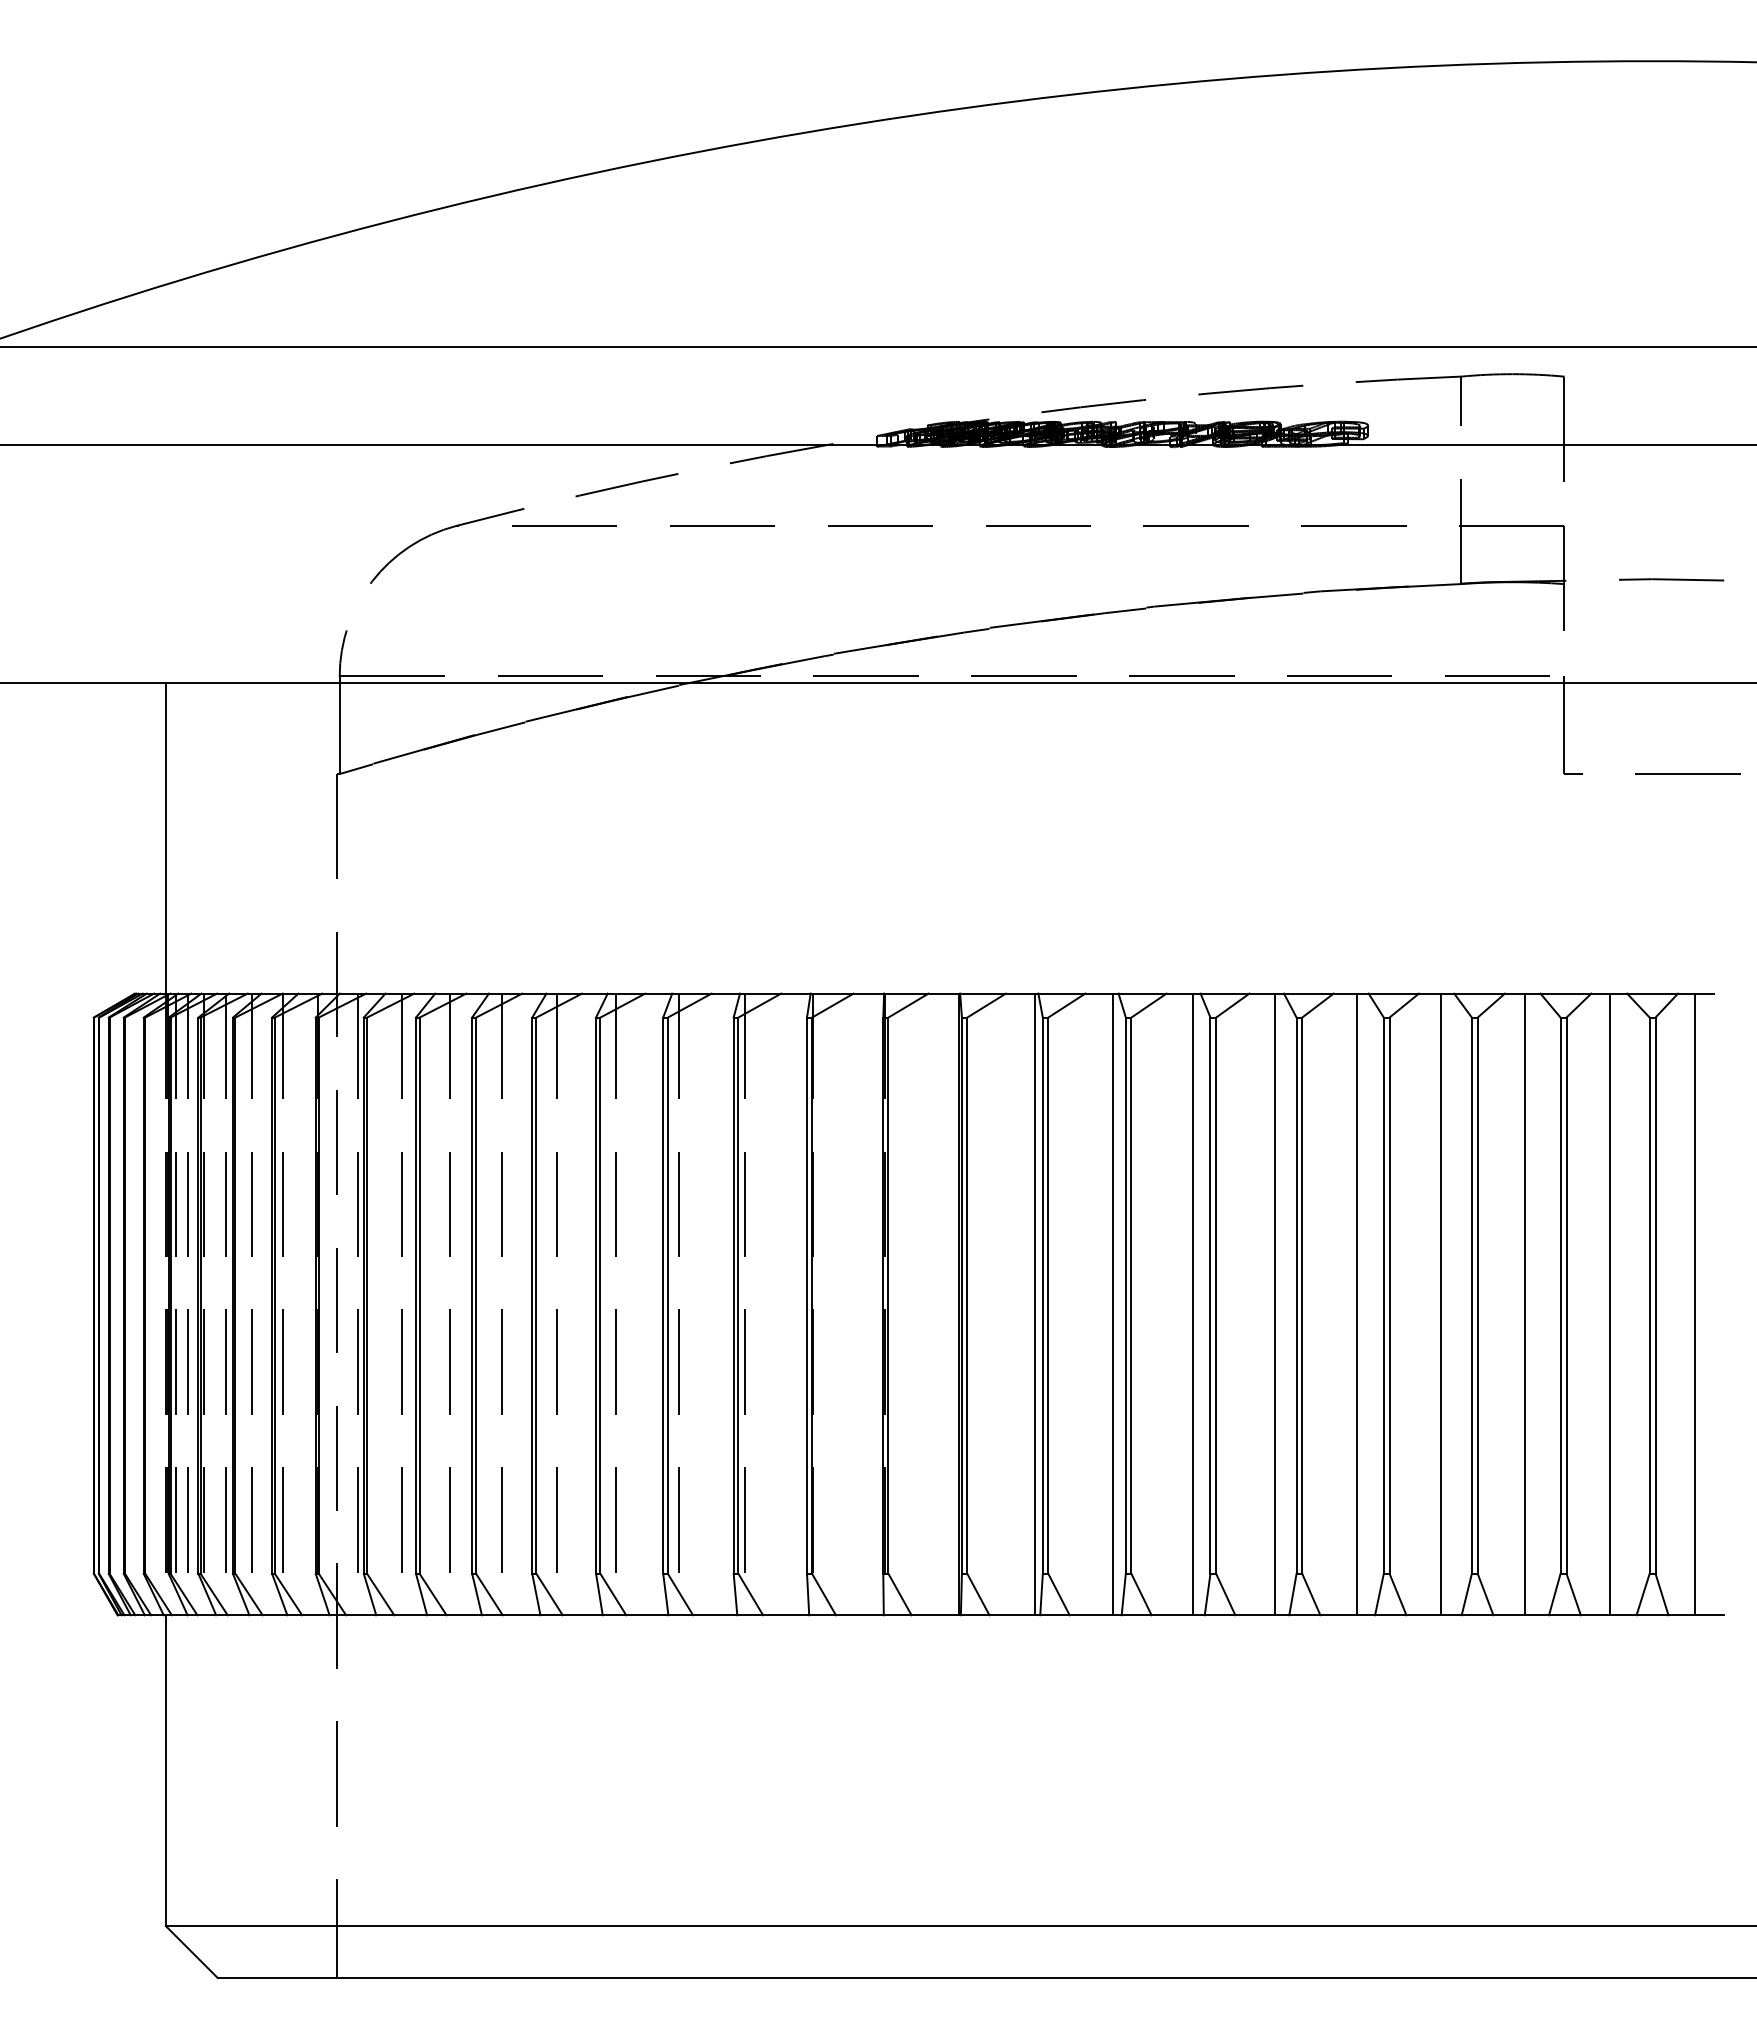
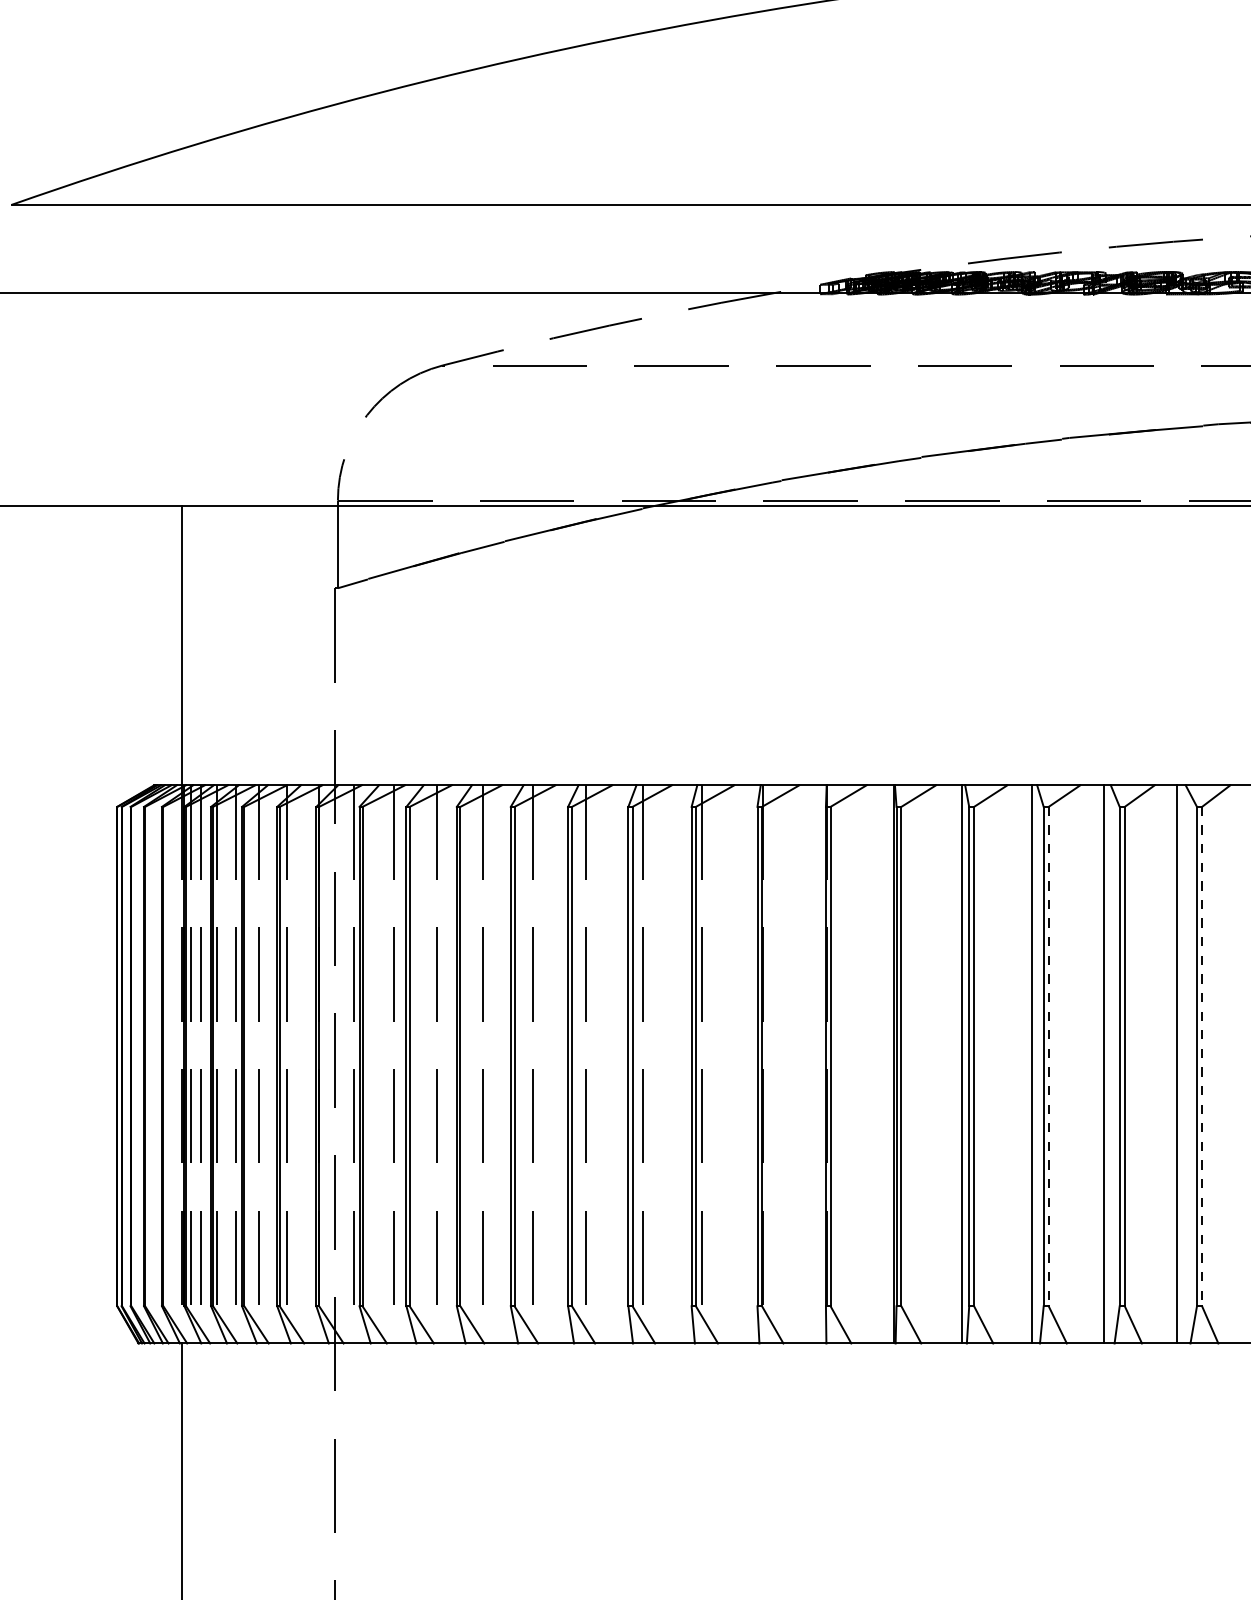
line: (1131, 1296) -> (1048, 1057), solid -> dashed
line: (1302, 1296) -> (1202, 1057), solid -> dashed

